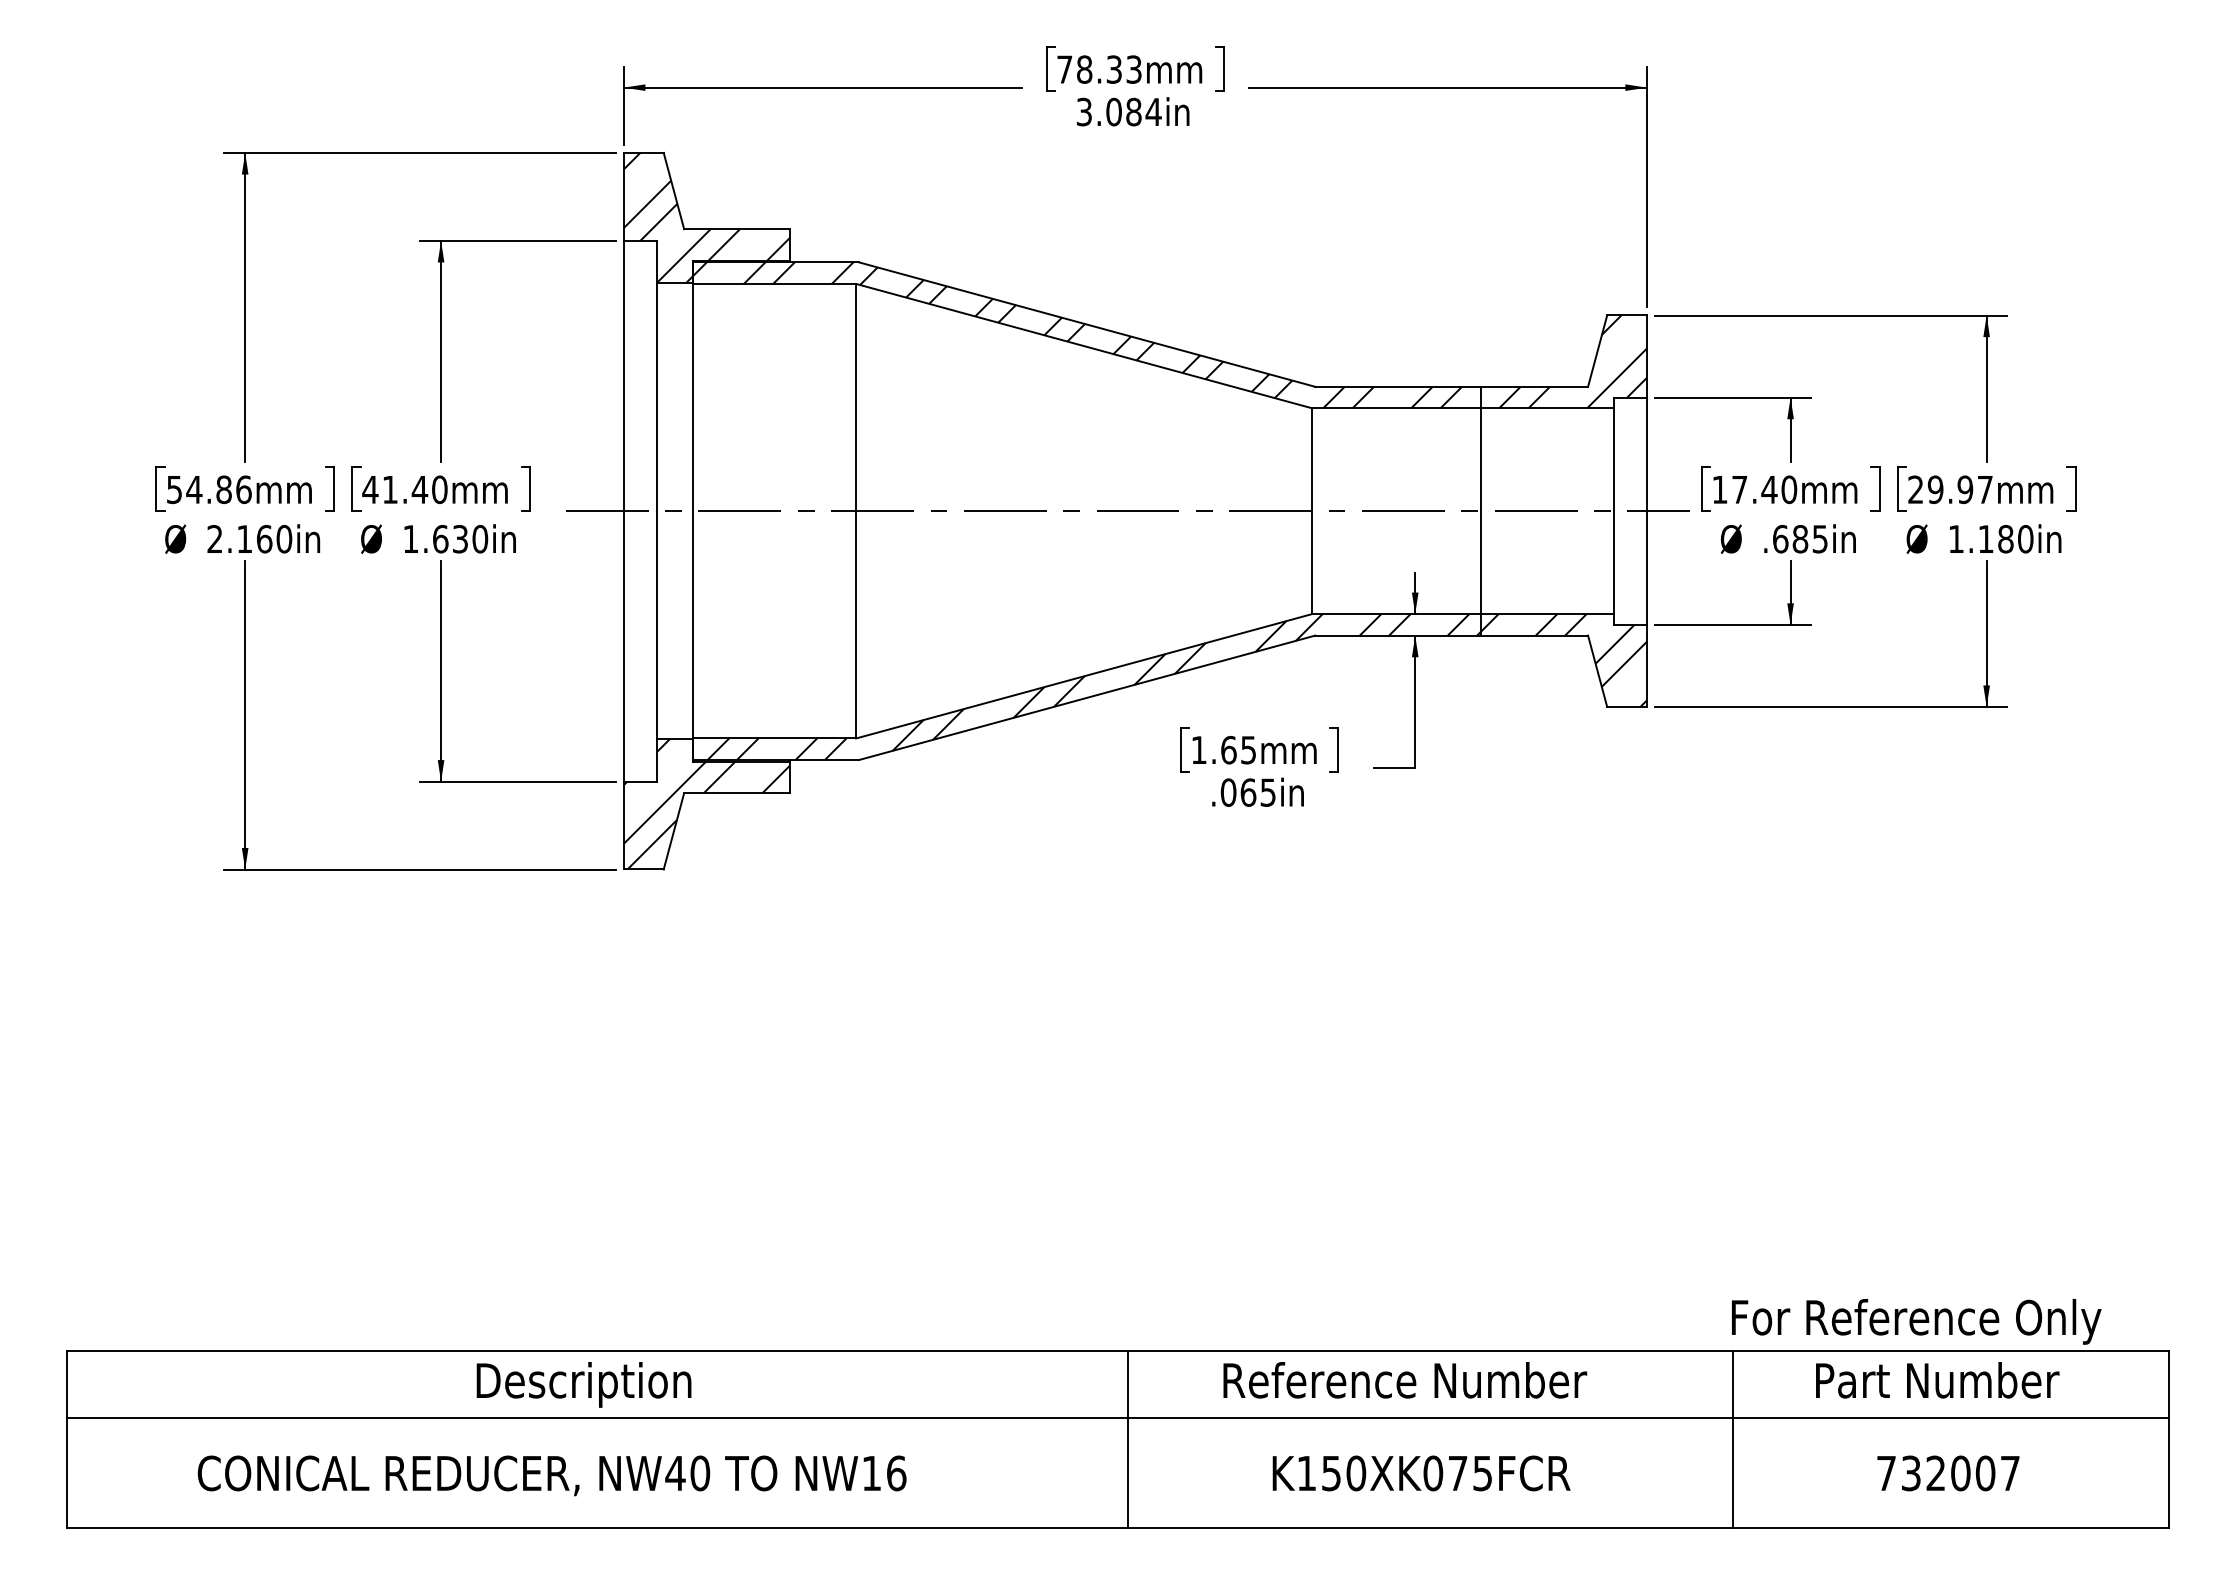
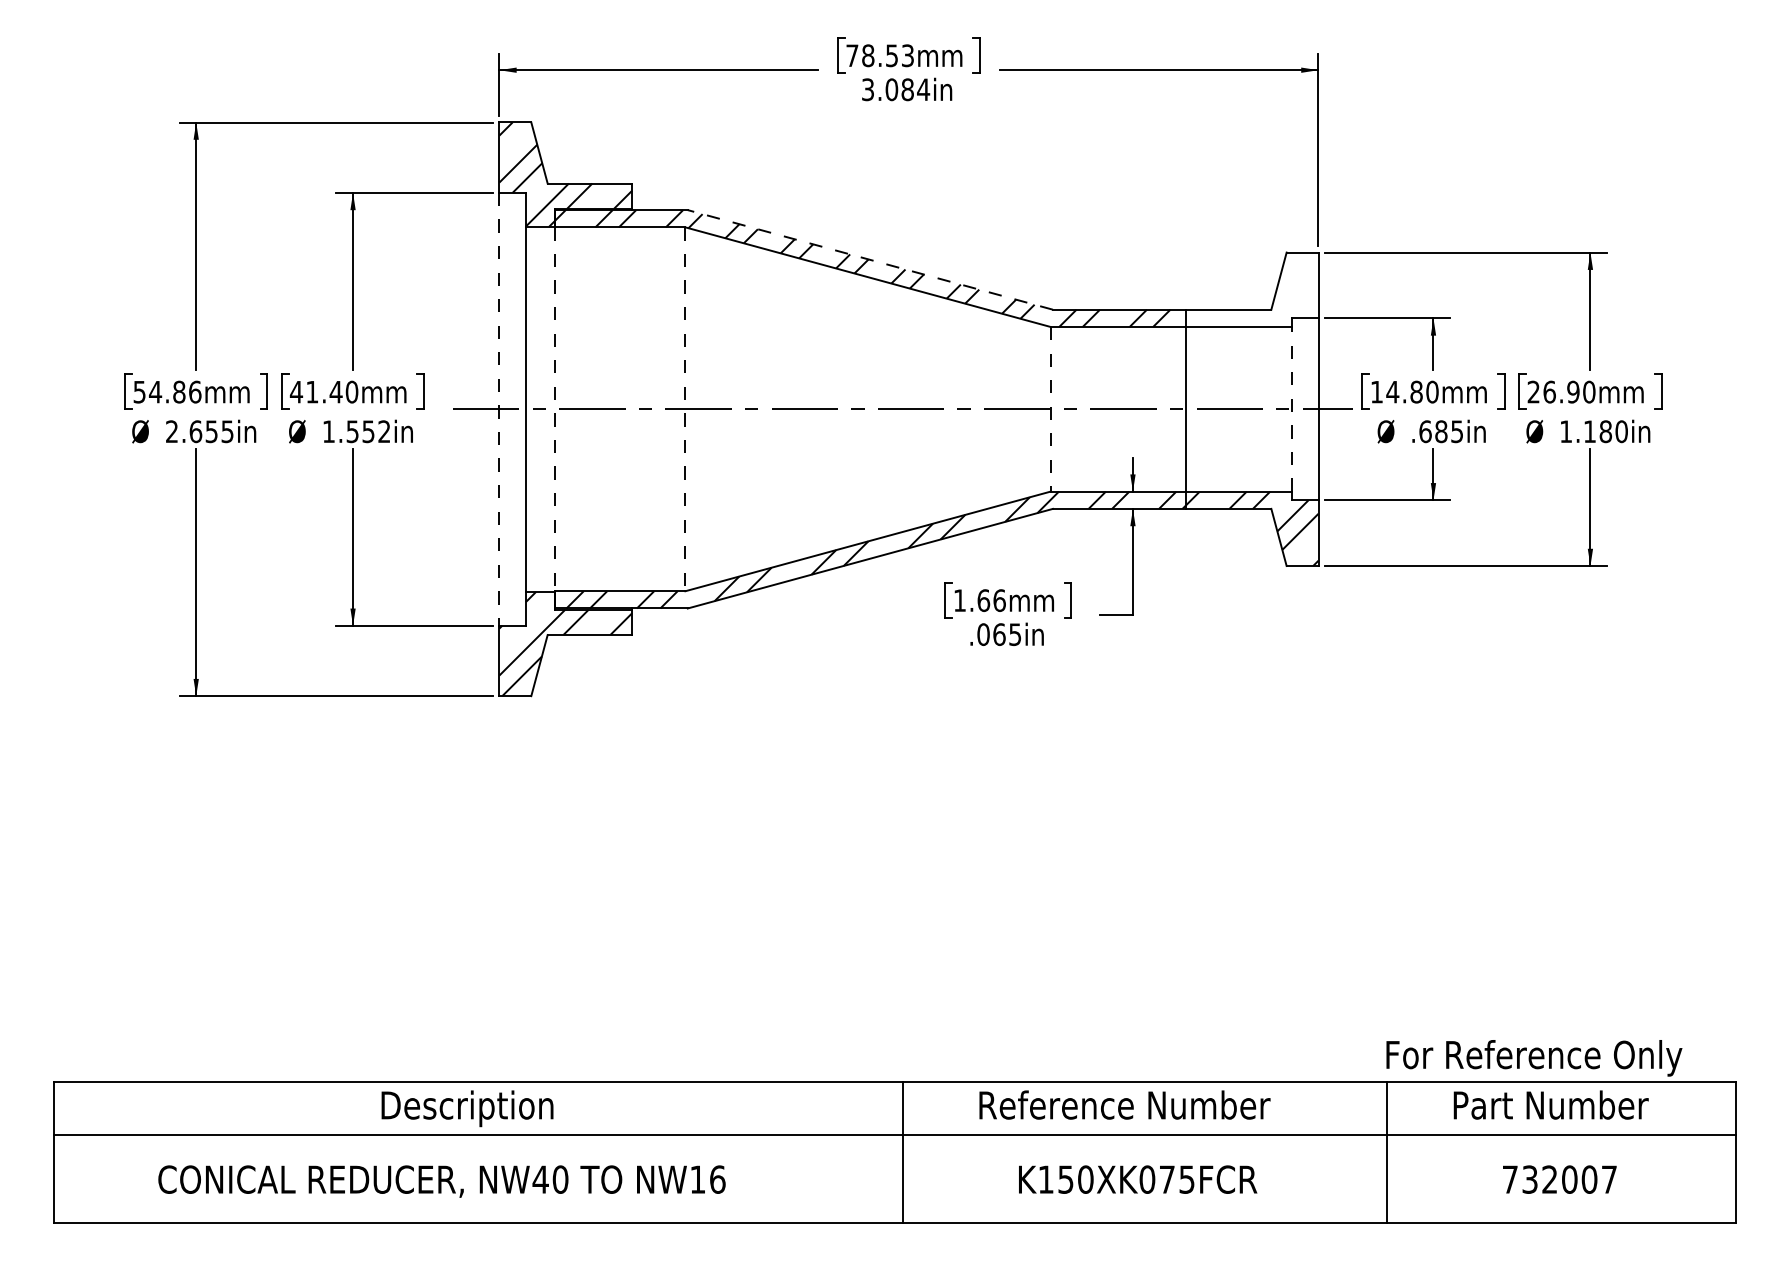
text: (1114, 69) -> (892, 55), 78.33mm -> 78.53mm
line: (1086, 324) -> (869, 259), solid -> dashed
hatch: (1573, 361) -> (1259, 289), removed
text: (1754, 489) -> (1404, 391), 17.40mm -> 14.80mm
text: (1960, 489) -> (1569, 391), 29.97mm -> 26.90mm
line: (623, 511) -> (499, 409), solid -> dashed
line: (693, 511) -> (555, 409), solid -> dashed
line: (856, 511) -> (685, 409), solid -> dashed
line: (1312, 511) -> (1050, 409), solid -> dashed
line: (1613, 511) -> (1291, 409), solid -> dashed
text: (264, 539) -> (211, 431), 2.160in -> 2.655in
text: (460, 539) -> (368, 431), 1.630in -> 1.552in
text: (1248, 749) -> (999, 600), 1.65mm -> 1.66mm

